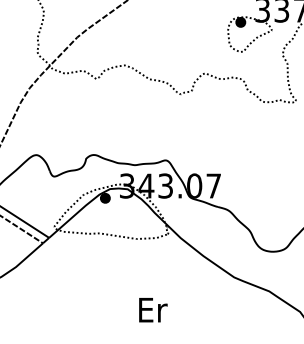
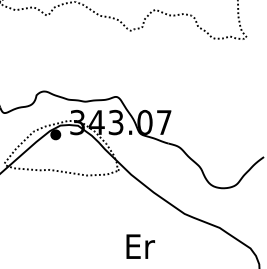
text: (153, 310) -> (140, 247), moved

